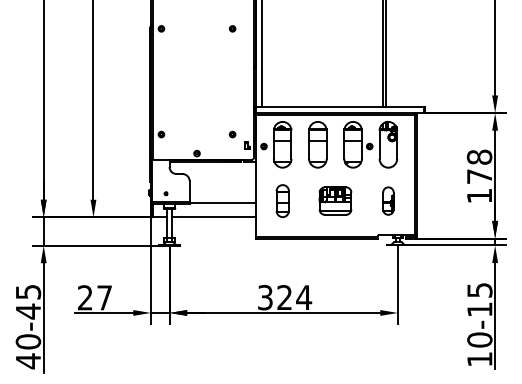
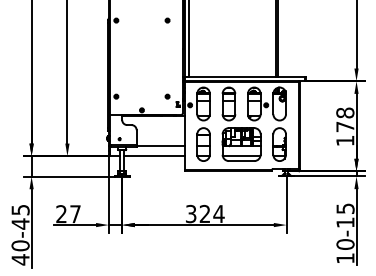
part: (282, 200) -> (203, 144), size x1.43
part: (335, 200) -> (241, 144), size x1.67
part: (388, 200) -> (279, 144), size x1.67

